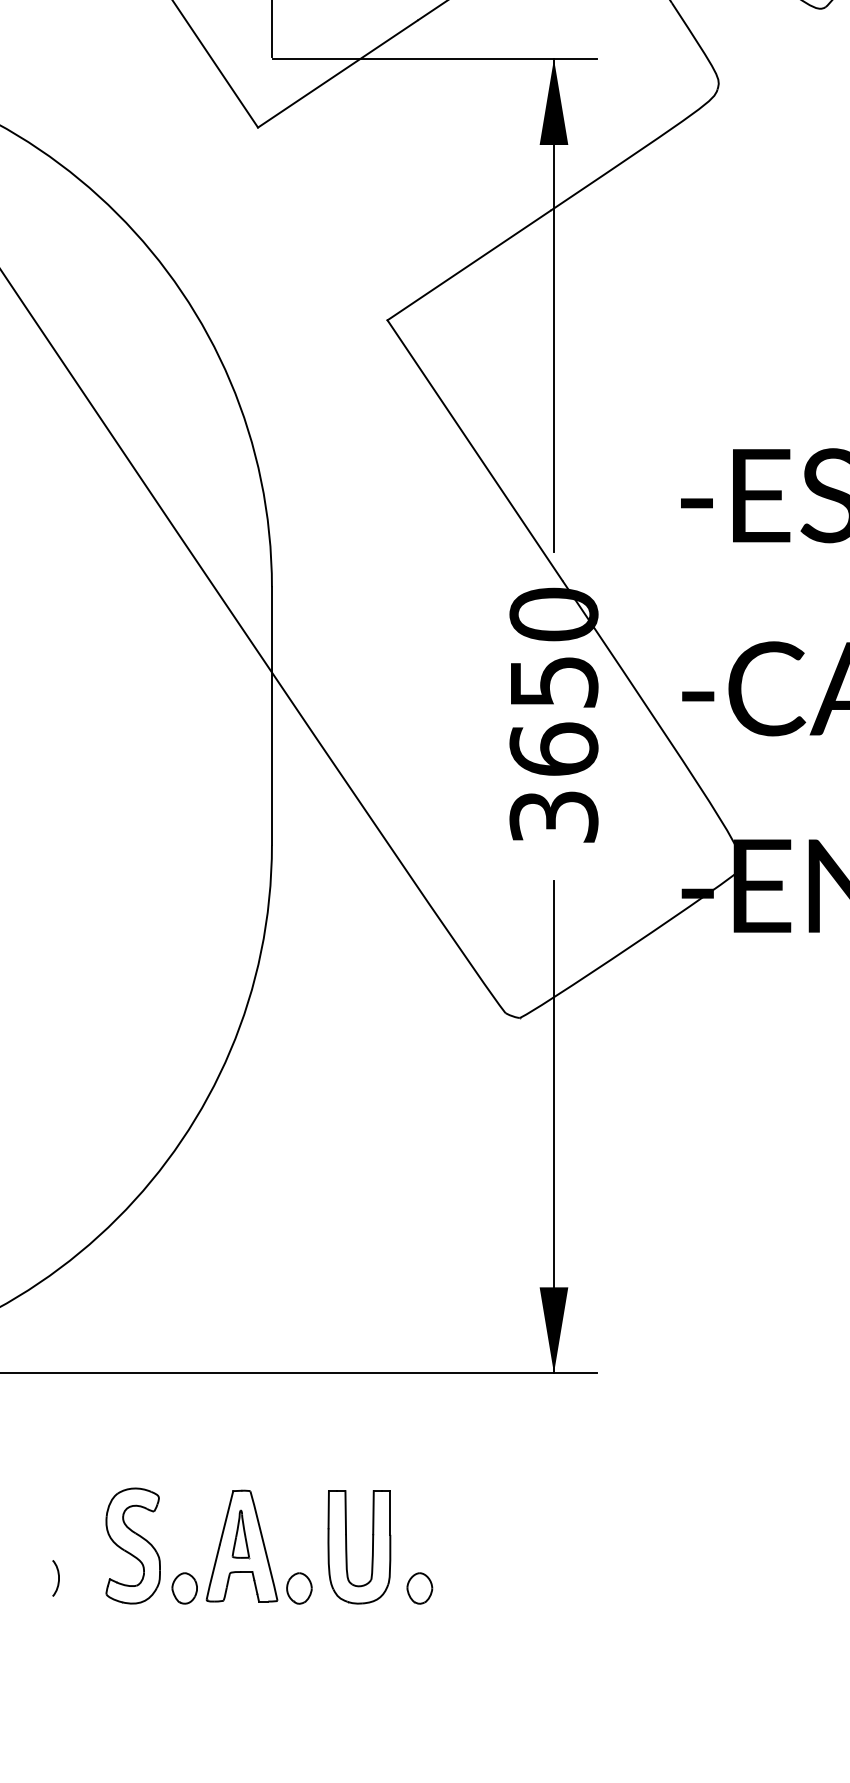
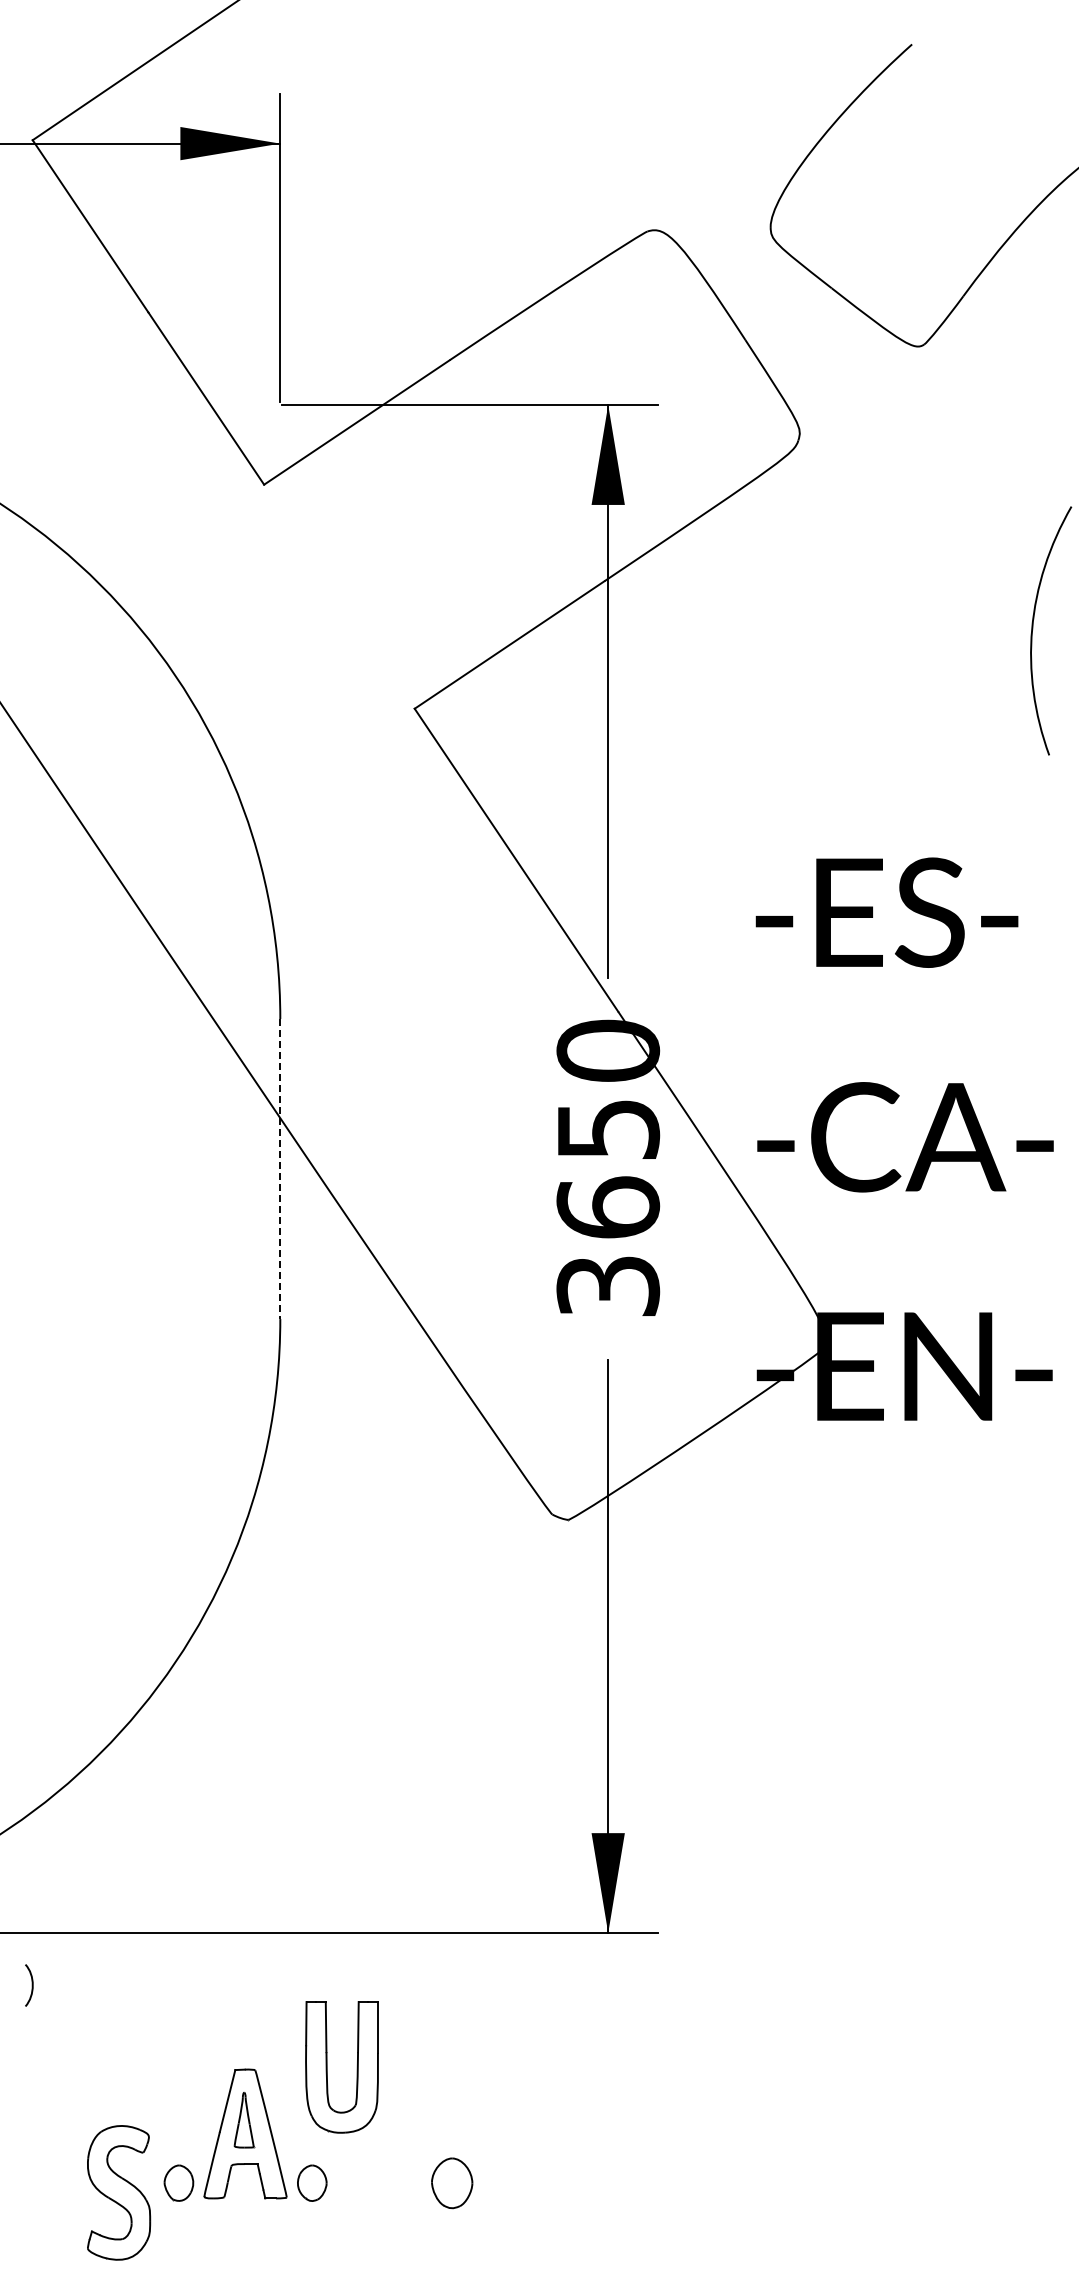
line: (272, 716) -> (280, 1169), solid -> dashed
part: (133, 1545) -> (119, 2192), moved
part: (346, 1547) -> (327, 2067), moved
curve: (57, 1578) -> (31, 1985), moved
part: (420, 1587) -> (452, 2182), size x1.4

